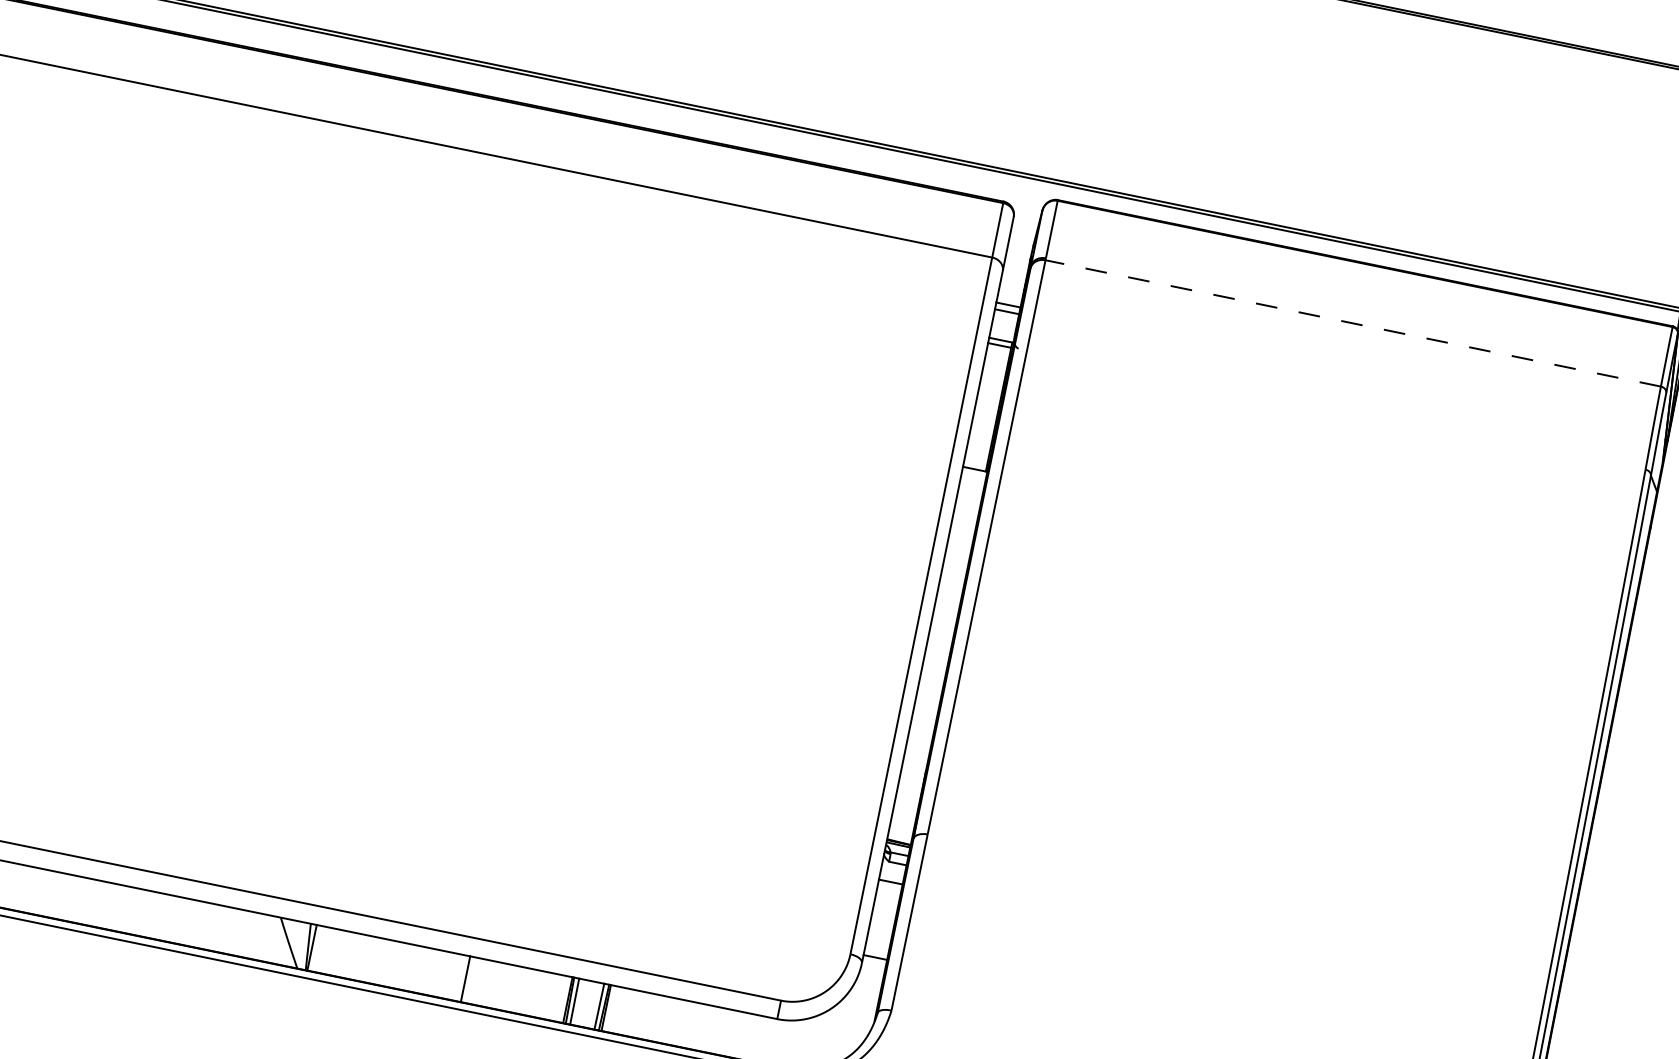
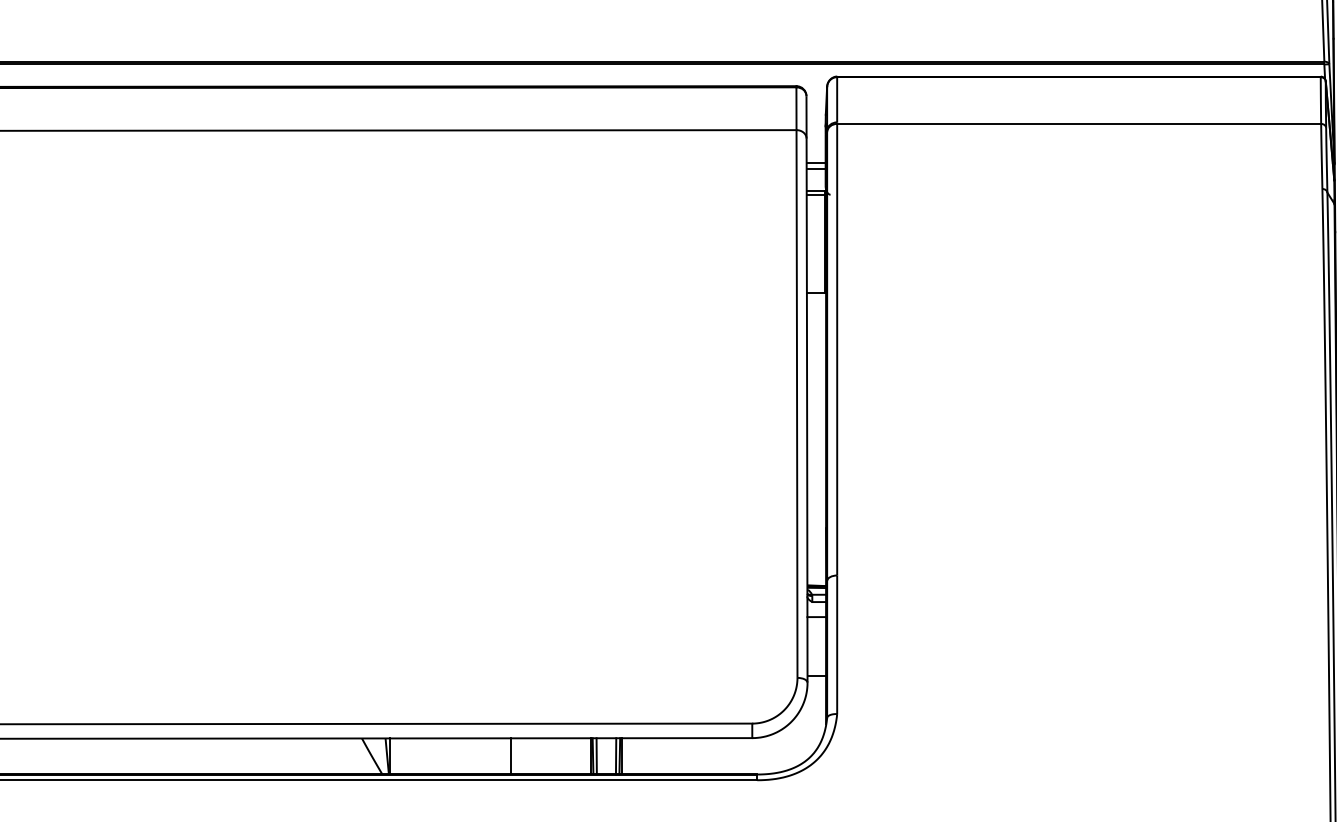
line: (1353, 322) -> (1079, 123), dashed -> solid

